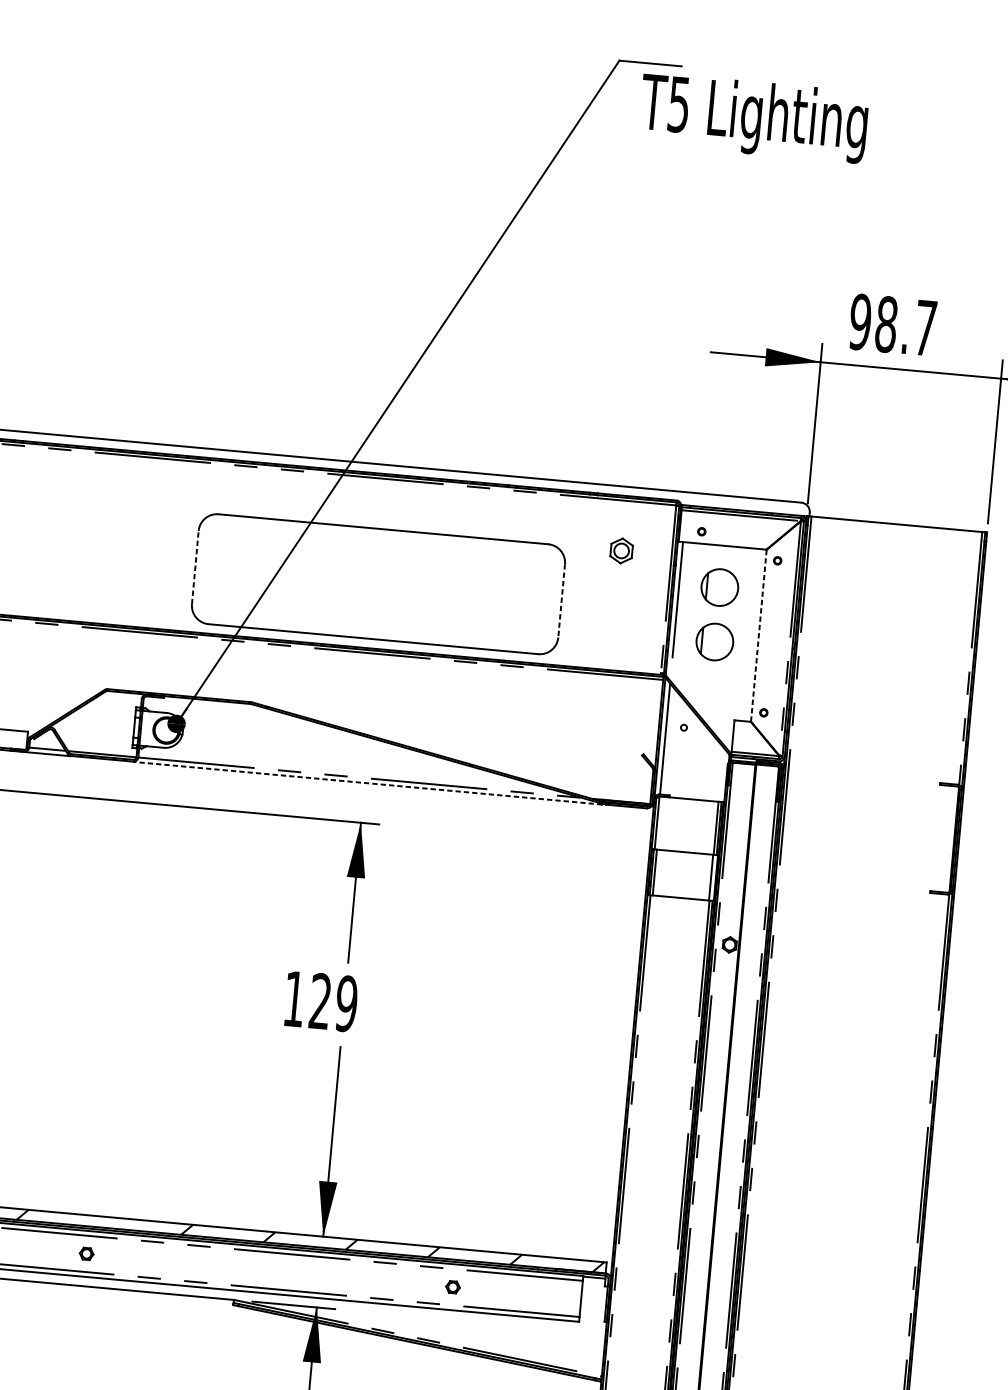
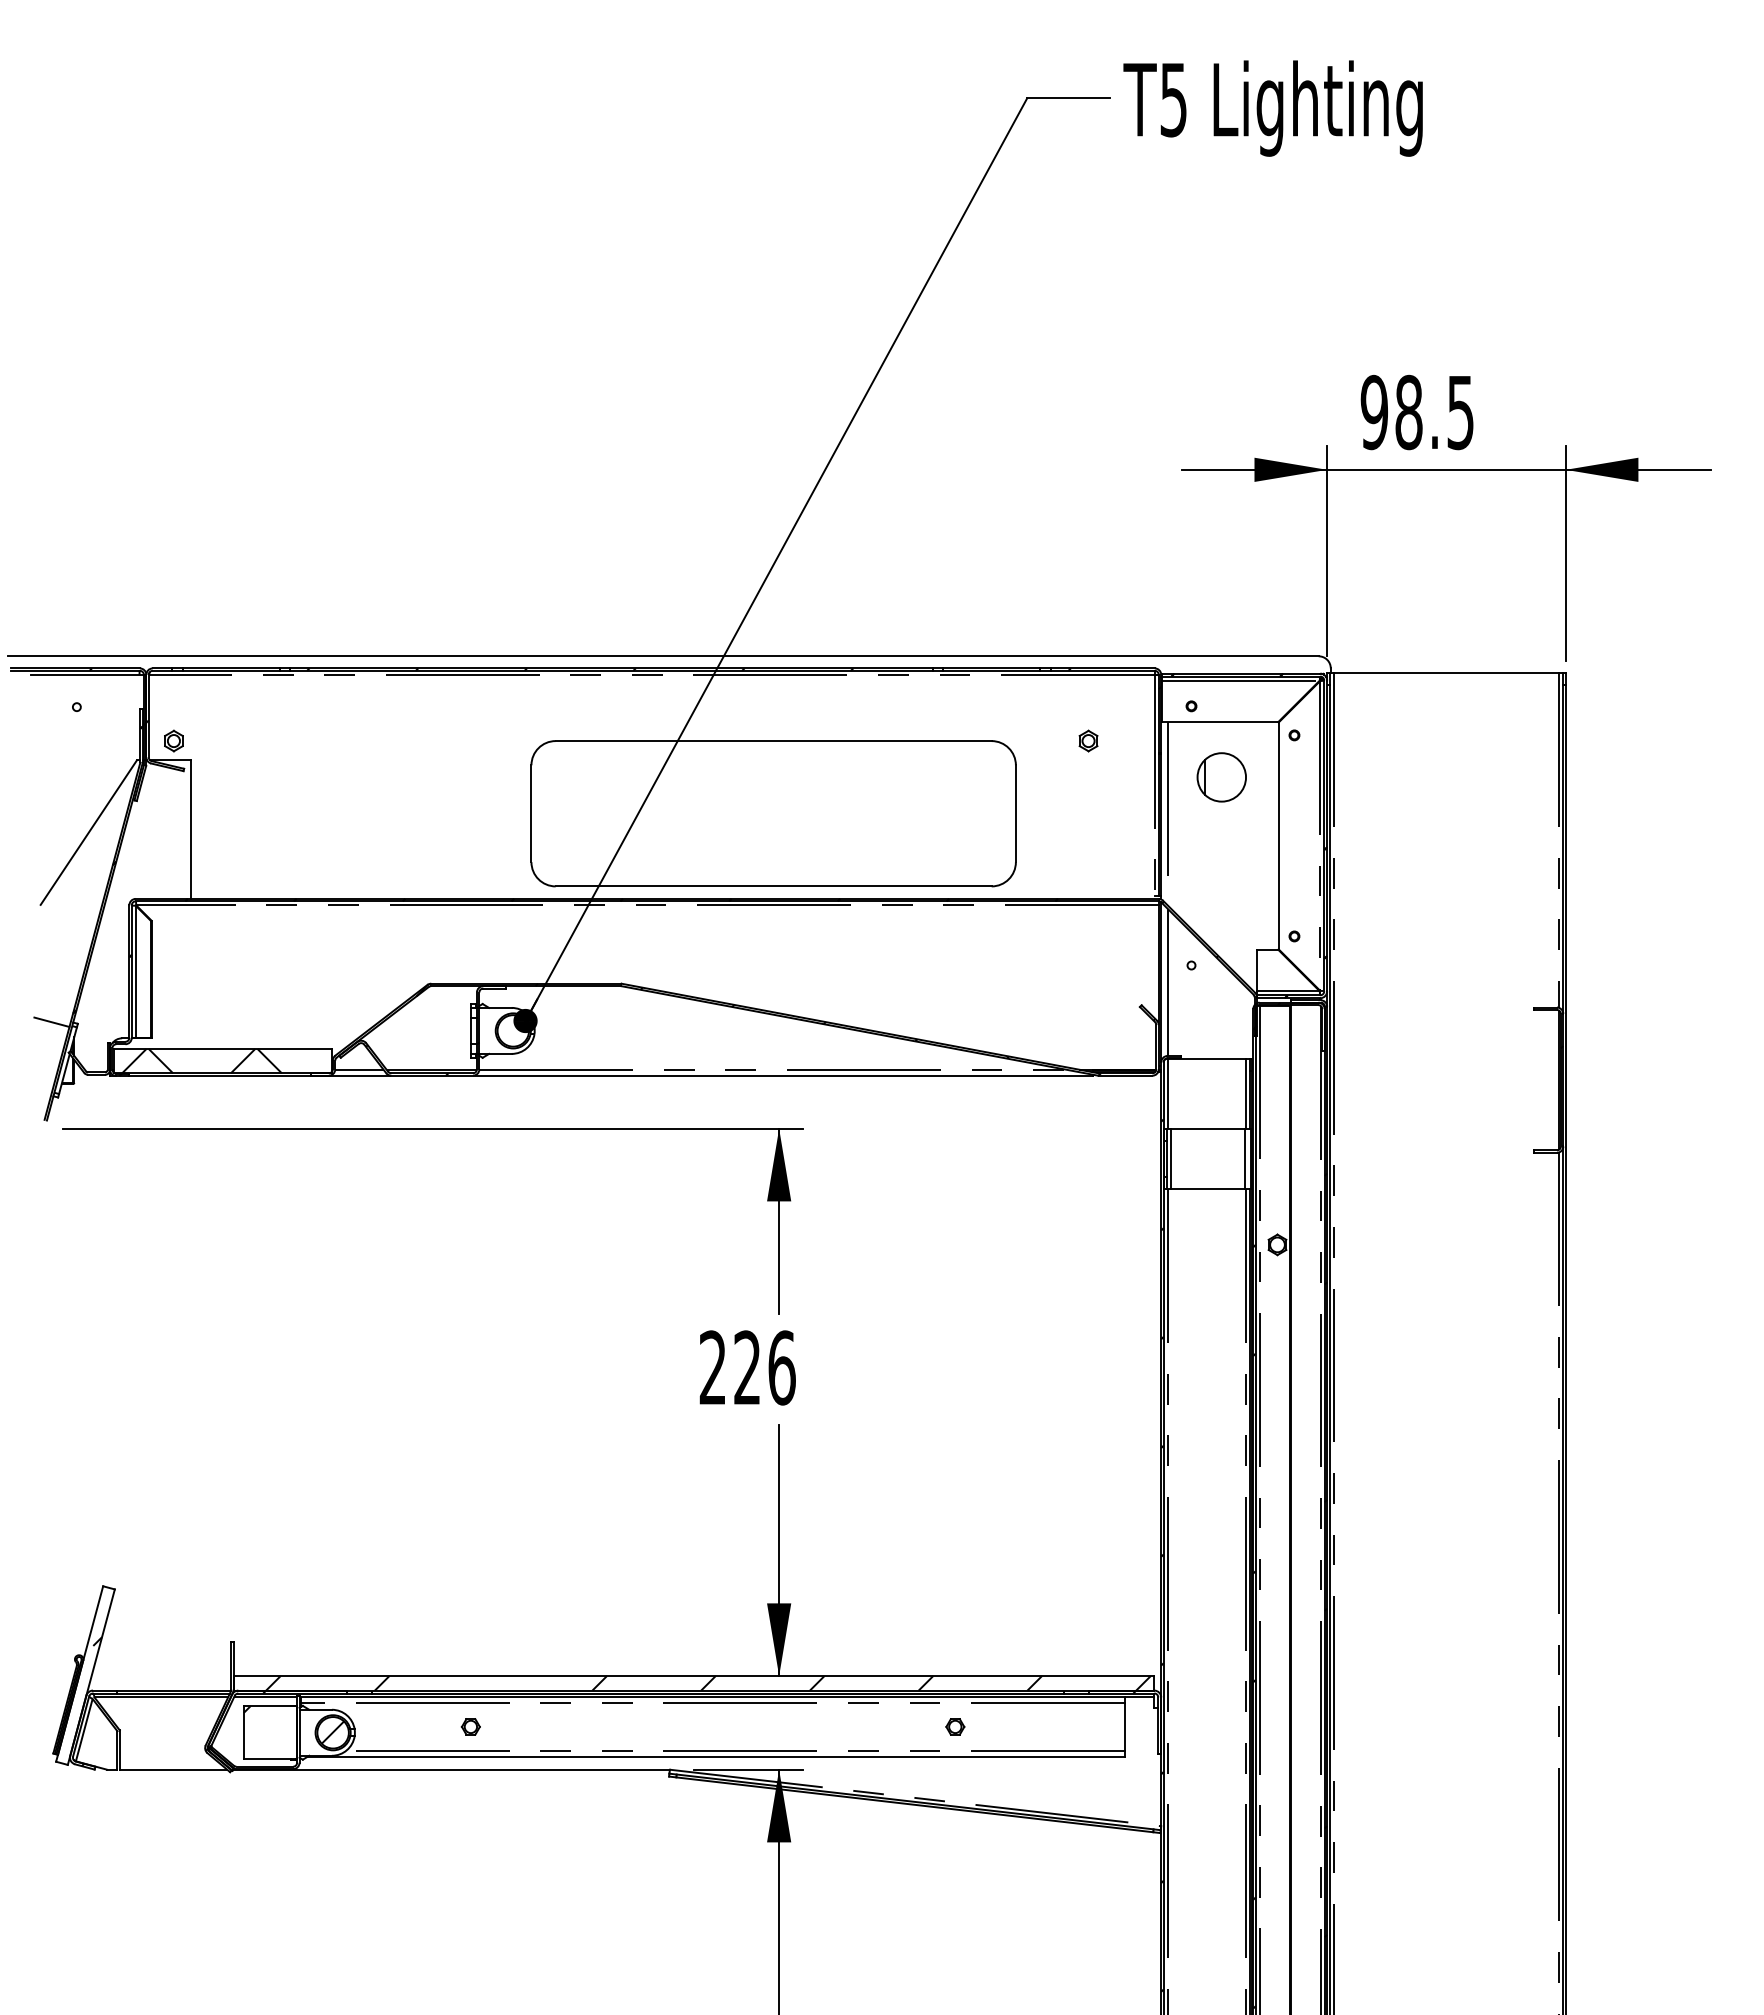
text: (753, 117) -> (1272, 108), moved
text: (925, 328) -> (1460, 413), 98.7 -> 98.5
part: (621, 550) -> (1088, 740), size x0.62
line: (195, 567) -> (531, 813), dashed -> solid
line: (561, 601) -> (1015, 814), dashed -> solid
hatch: (736, 633) -> (1249, 835), added
line: (758, 636) -> (1278, 836), dashed -> solid
part: (714, 642) -> (1221, 849), removed
line: (367, 783) -> (783, 1076), dashed -> solid
text: (320, 1001) -> (747, 1367), 129 -> 226

